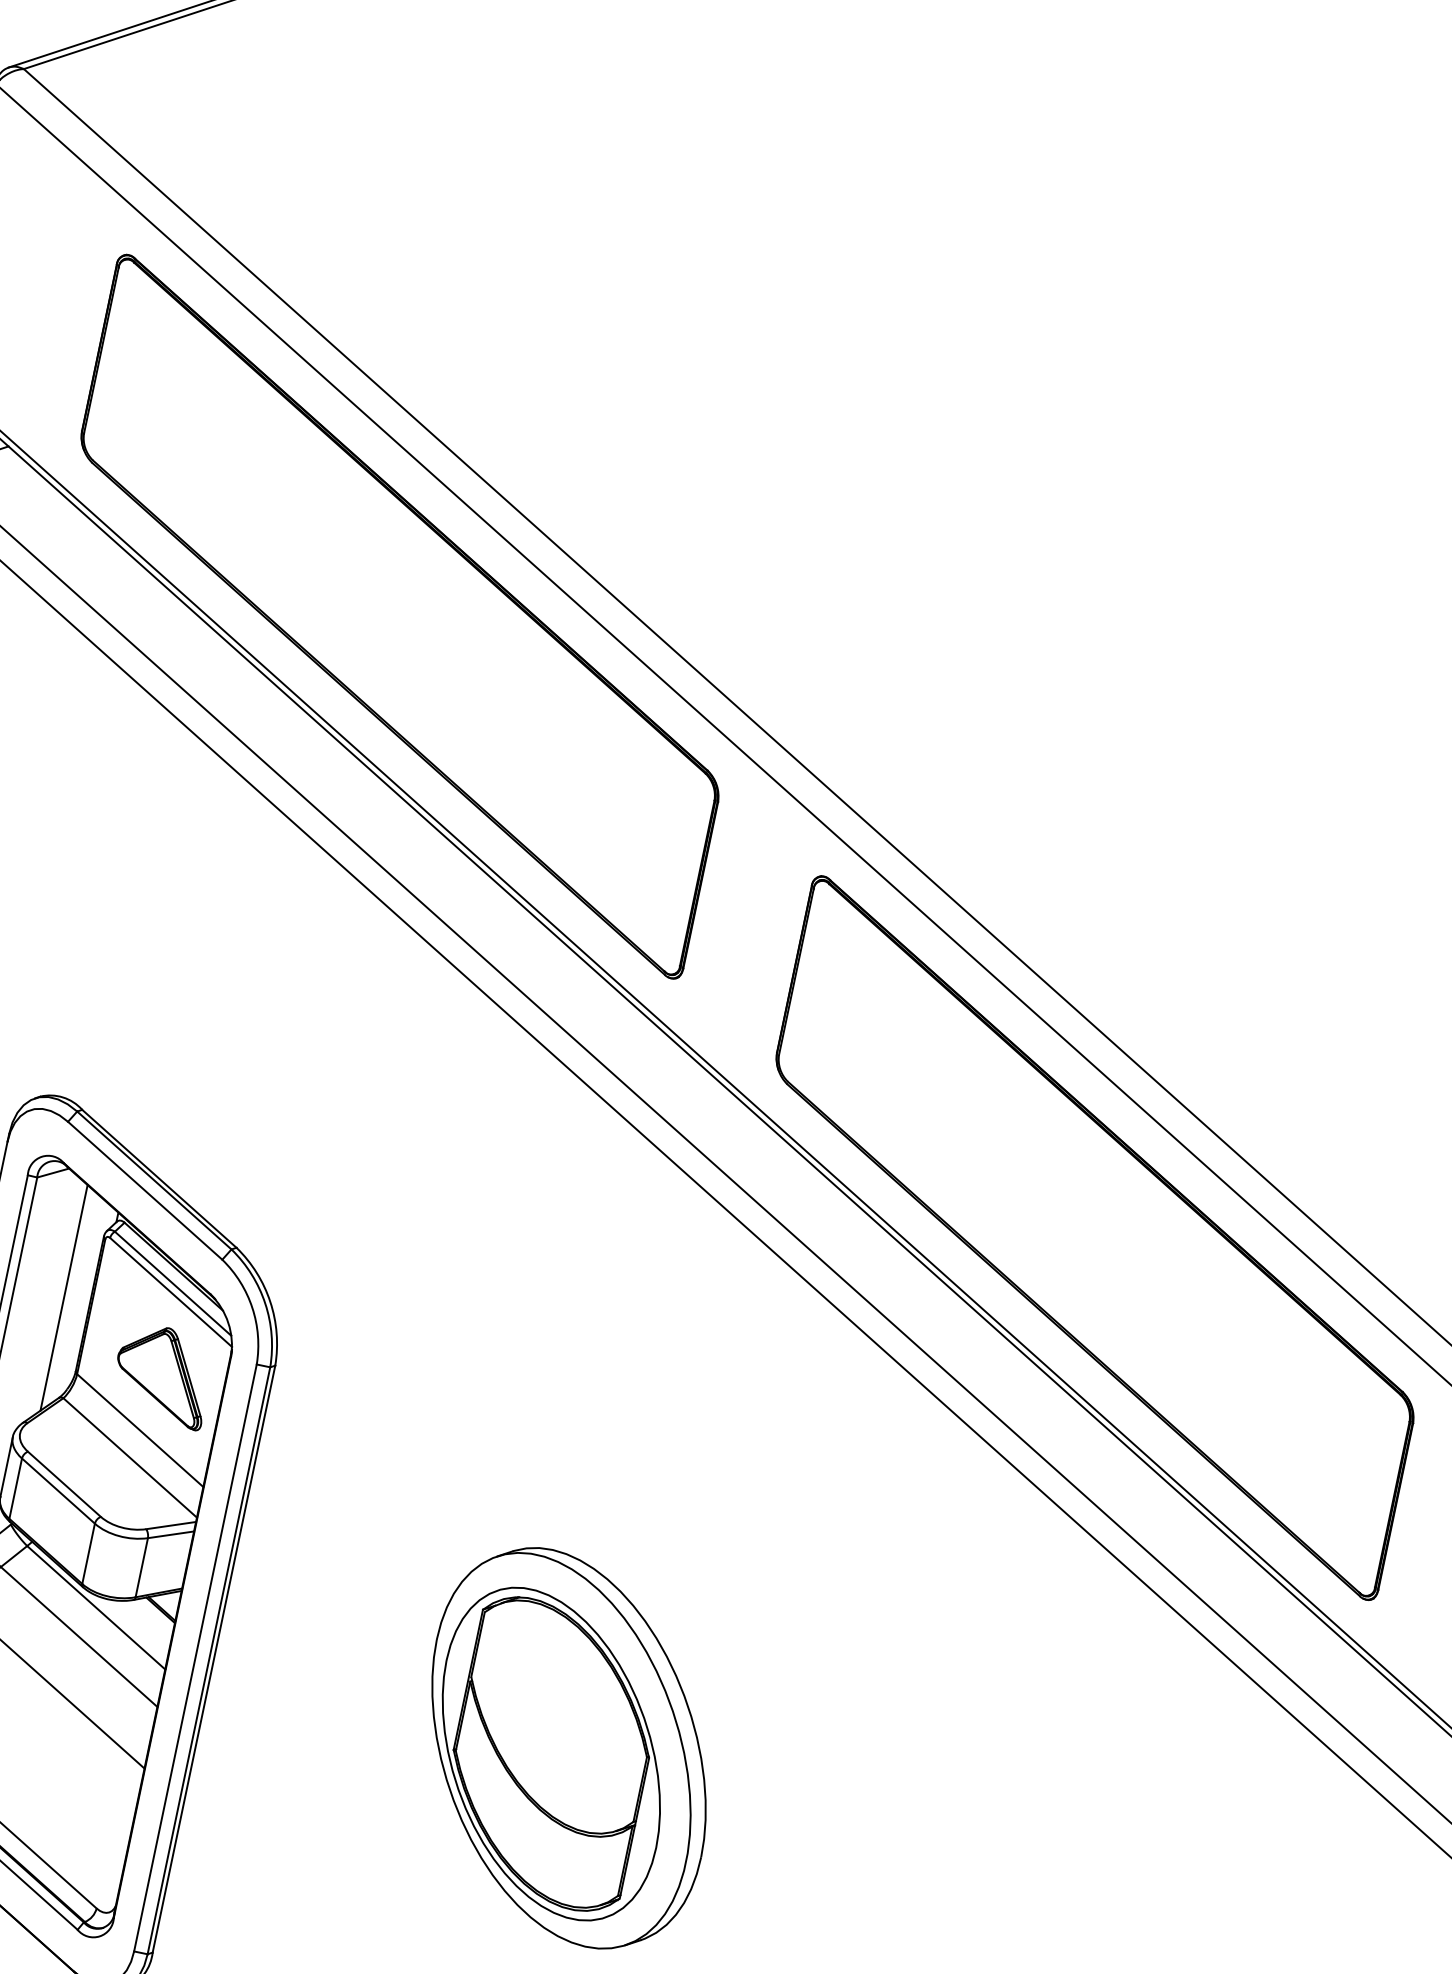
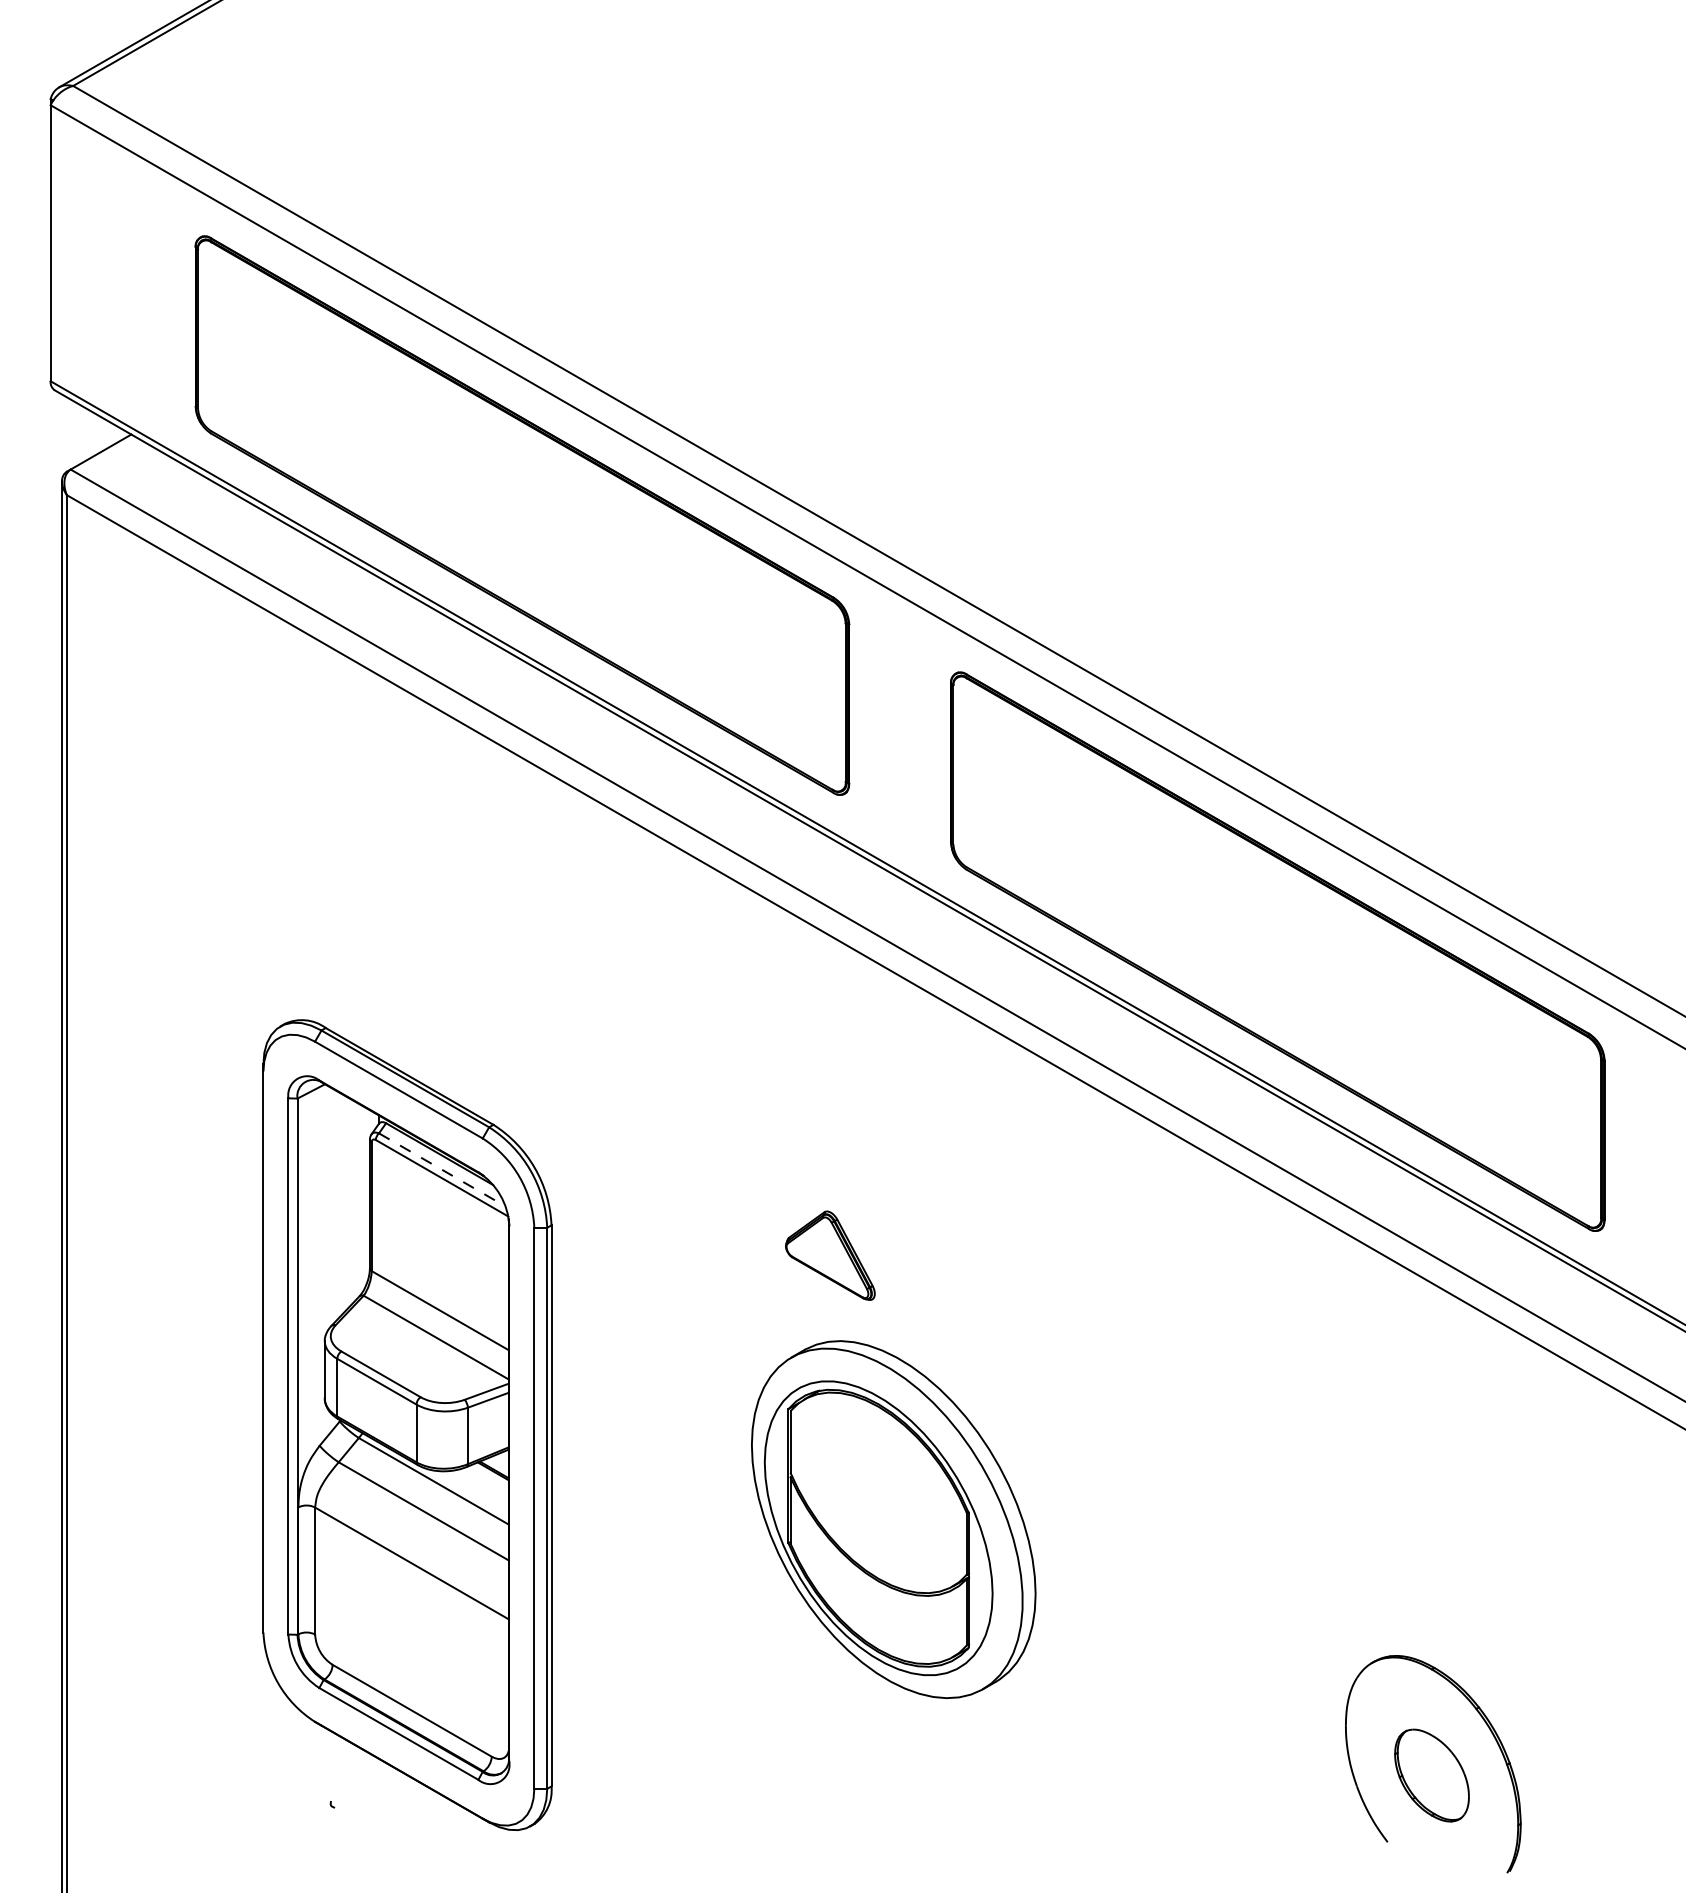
line: (173, 1284) -> (442, 1170), solid -> dashed
line: (64, 1297) -> (345, 1203), removed
part: (163, 1375) -> (830, 1255), moved

